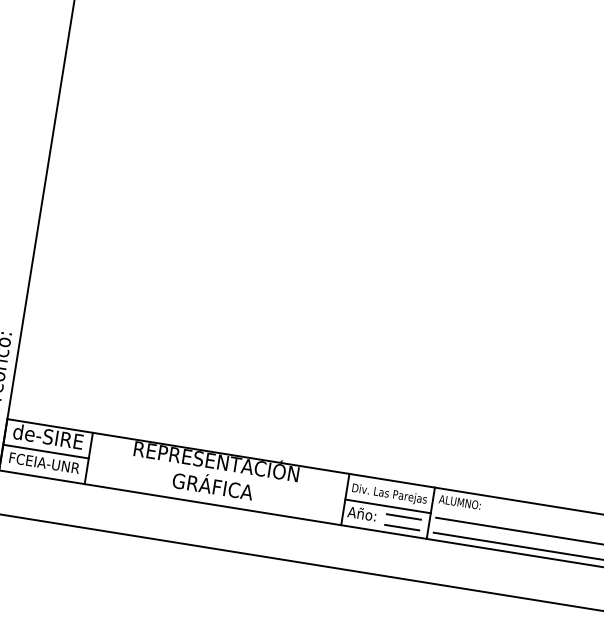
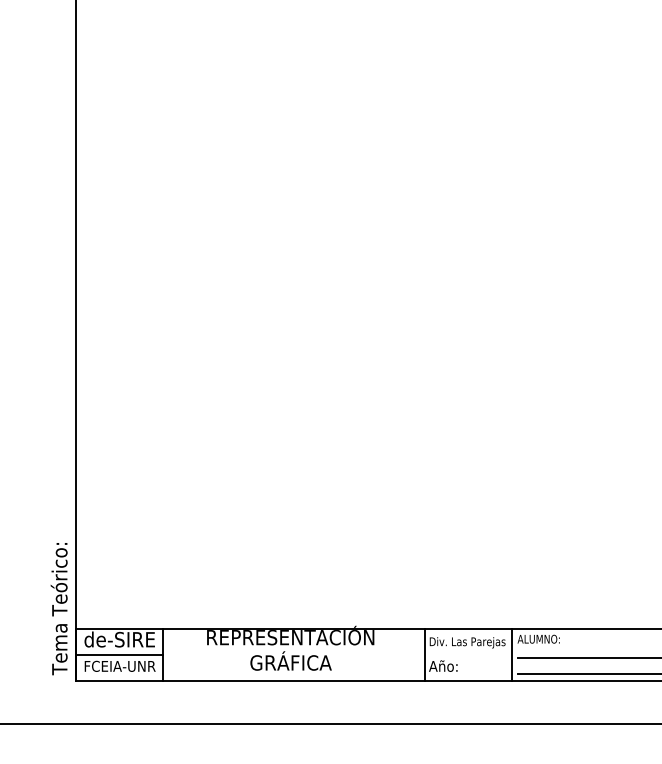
line: (387, 506) -> (467, 654), removed
line: (404, 516) -> (485, 662), removed
line: (402, 527) -> (485, 673), removed

